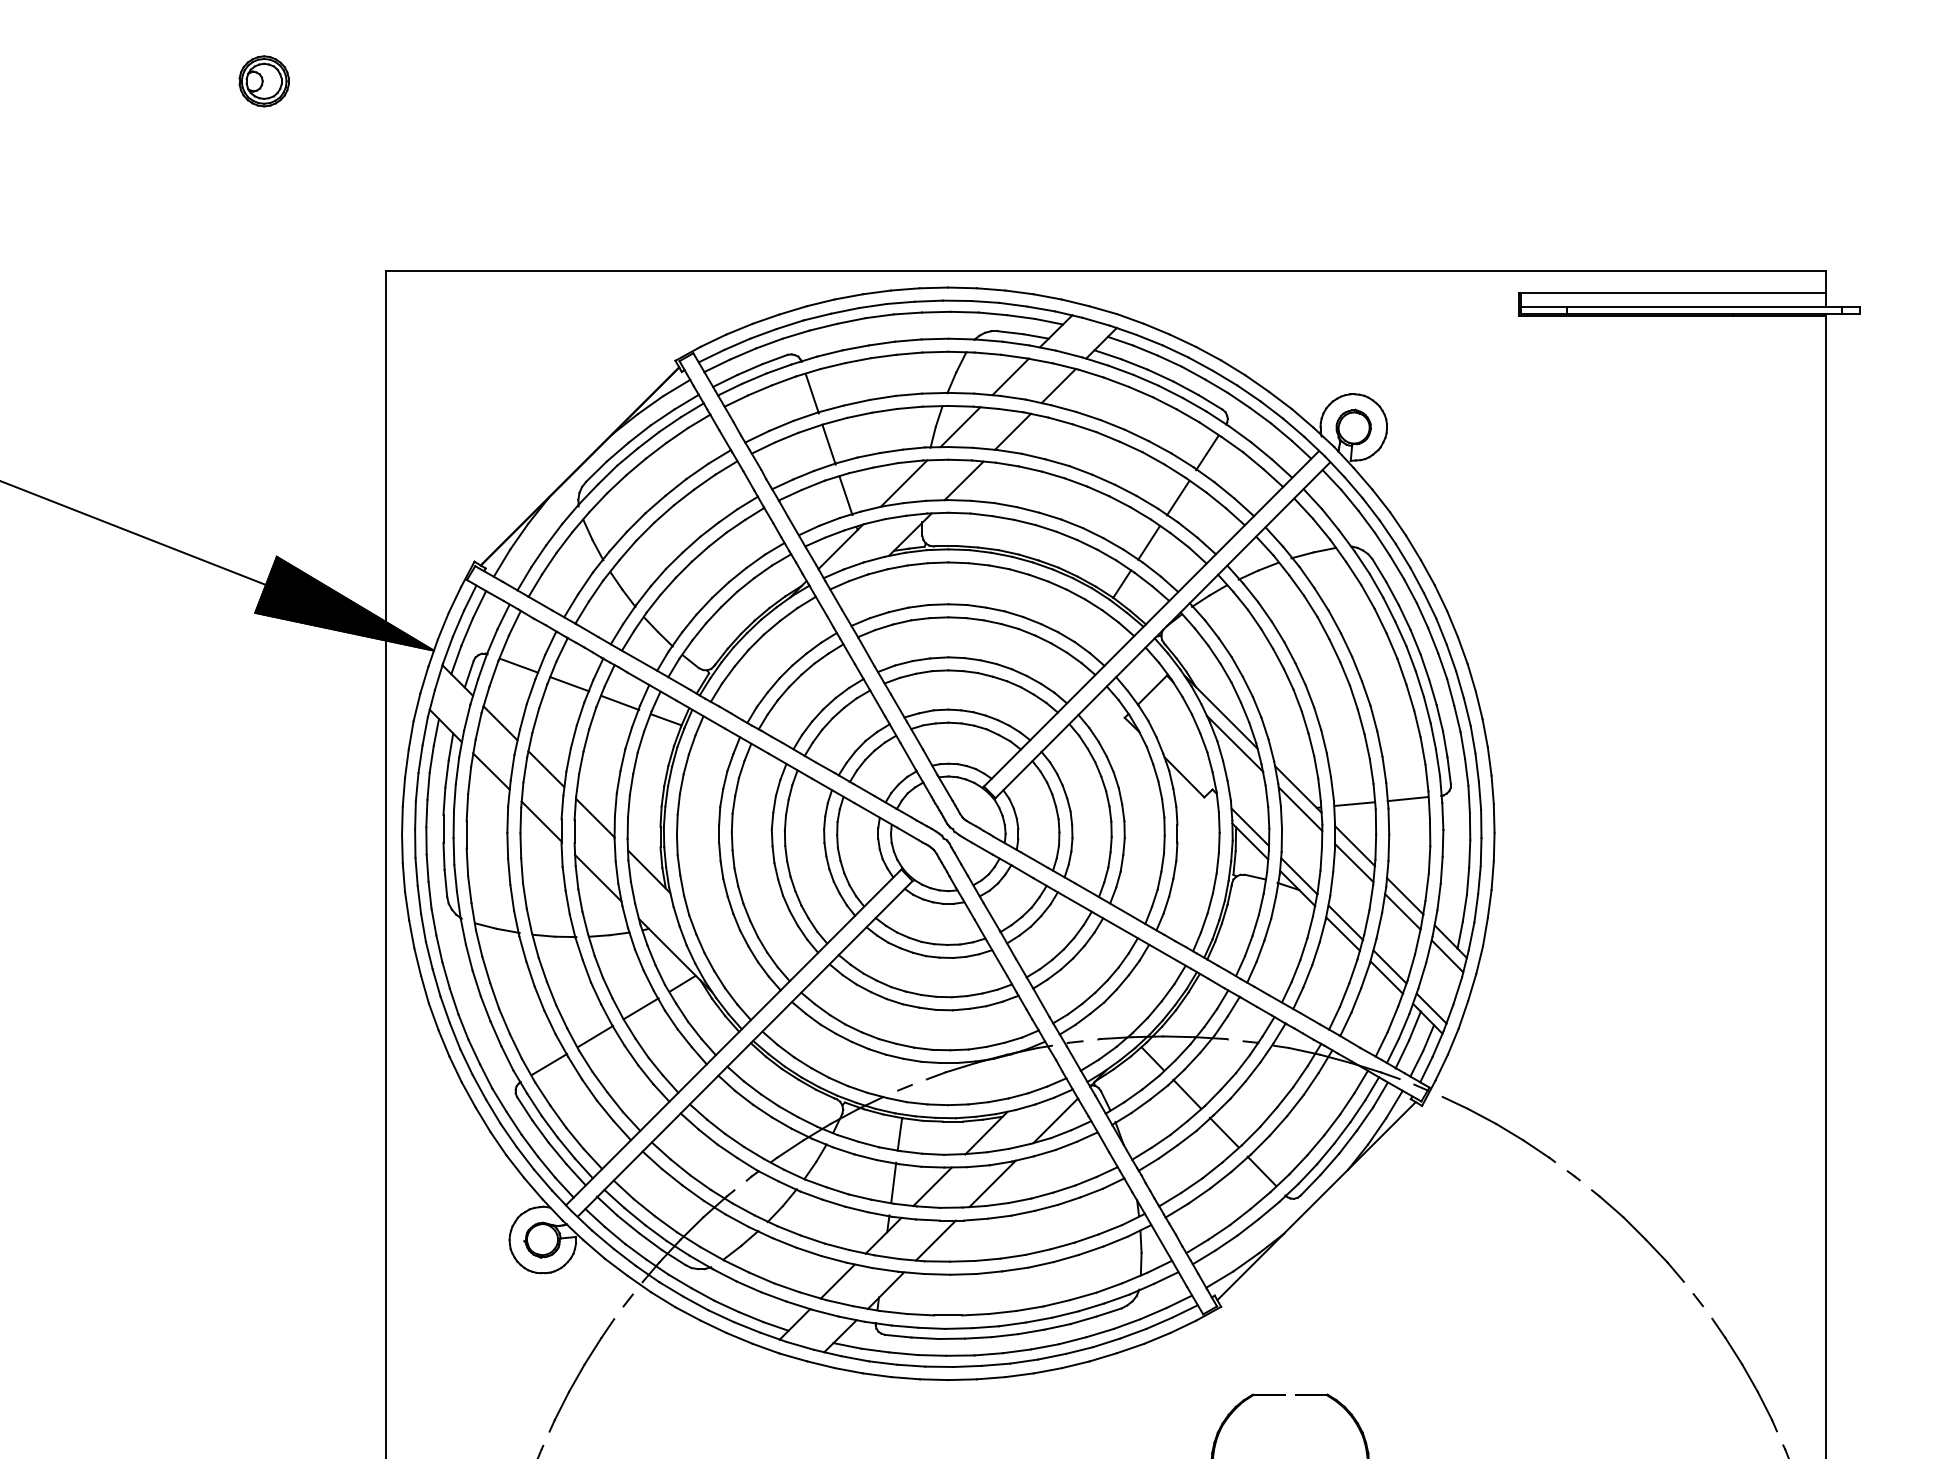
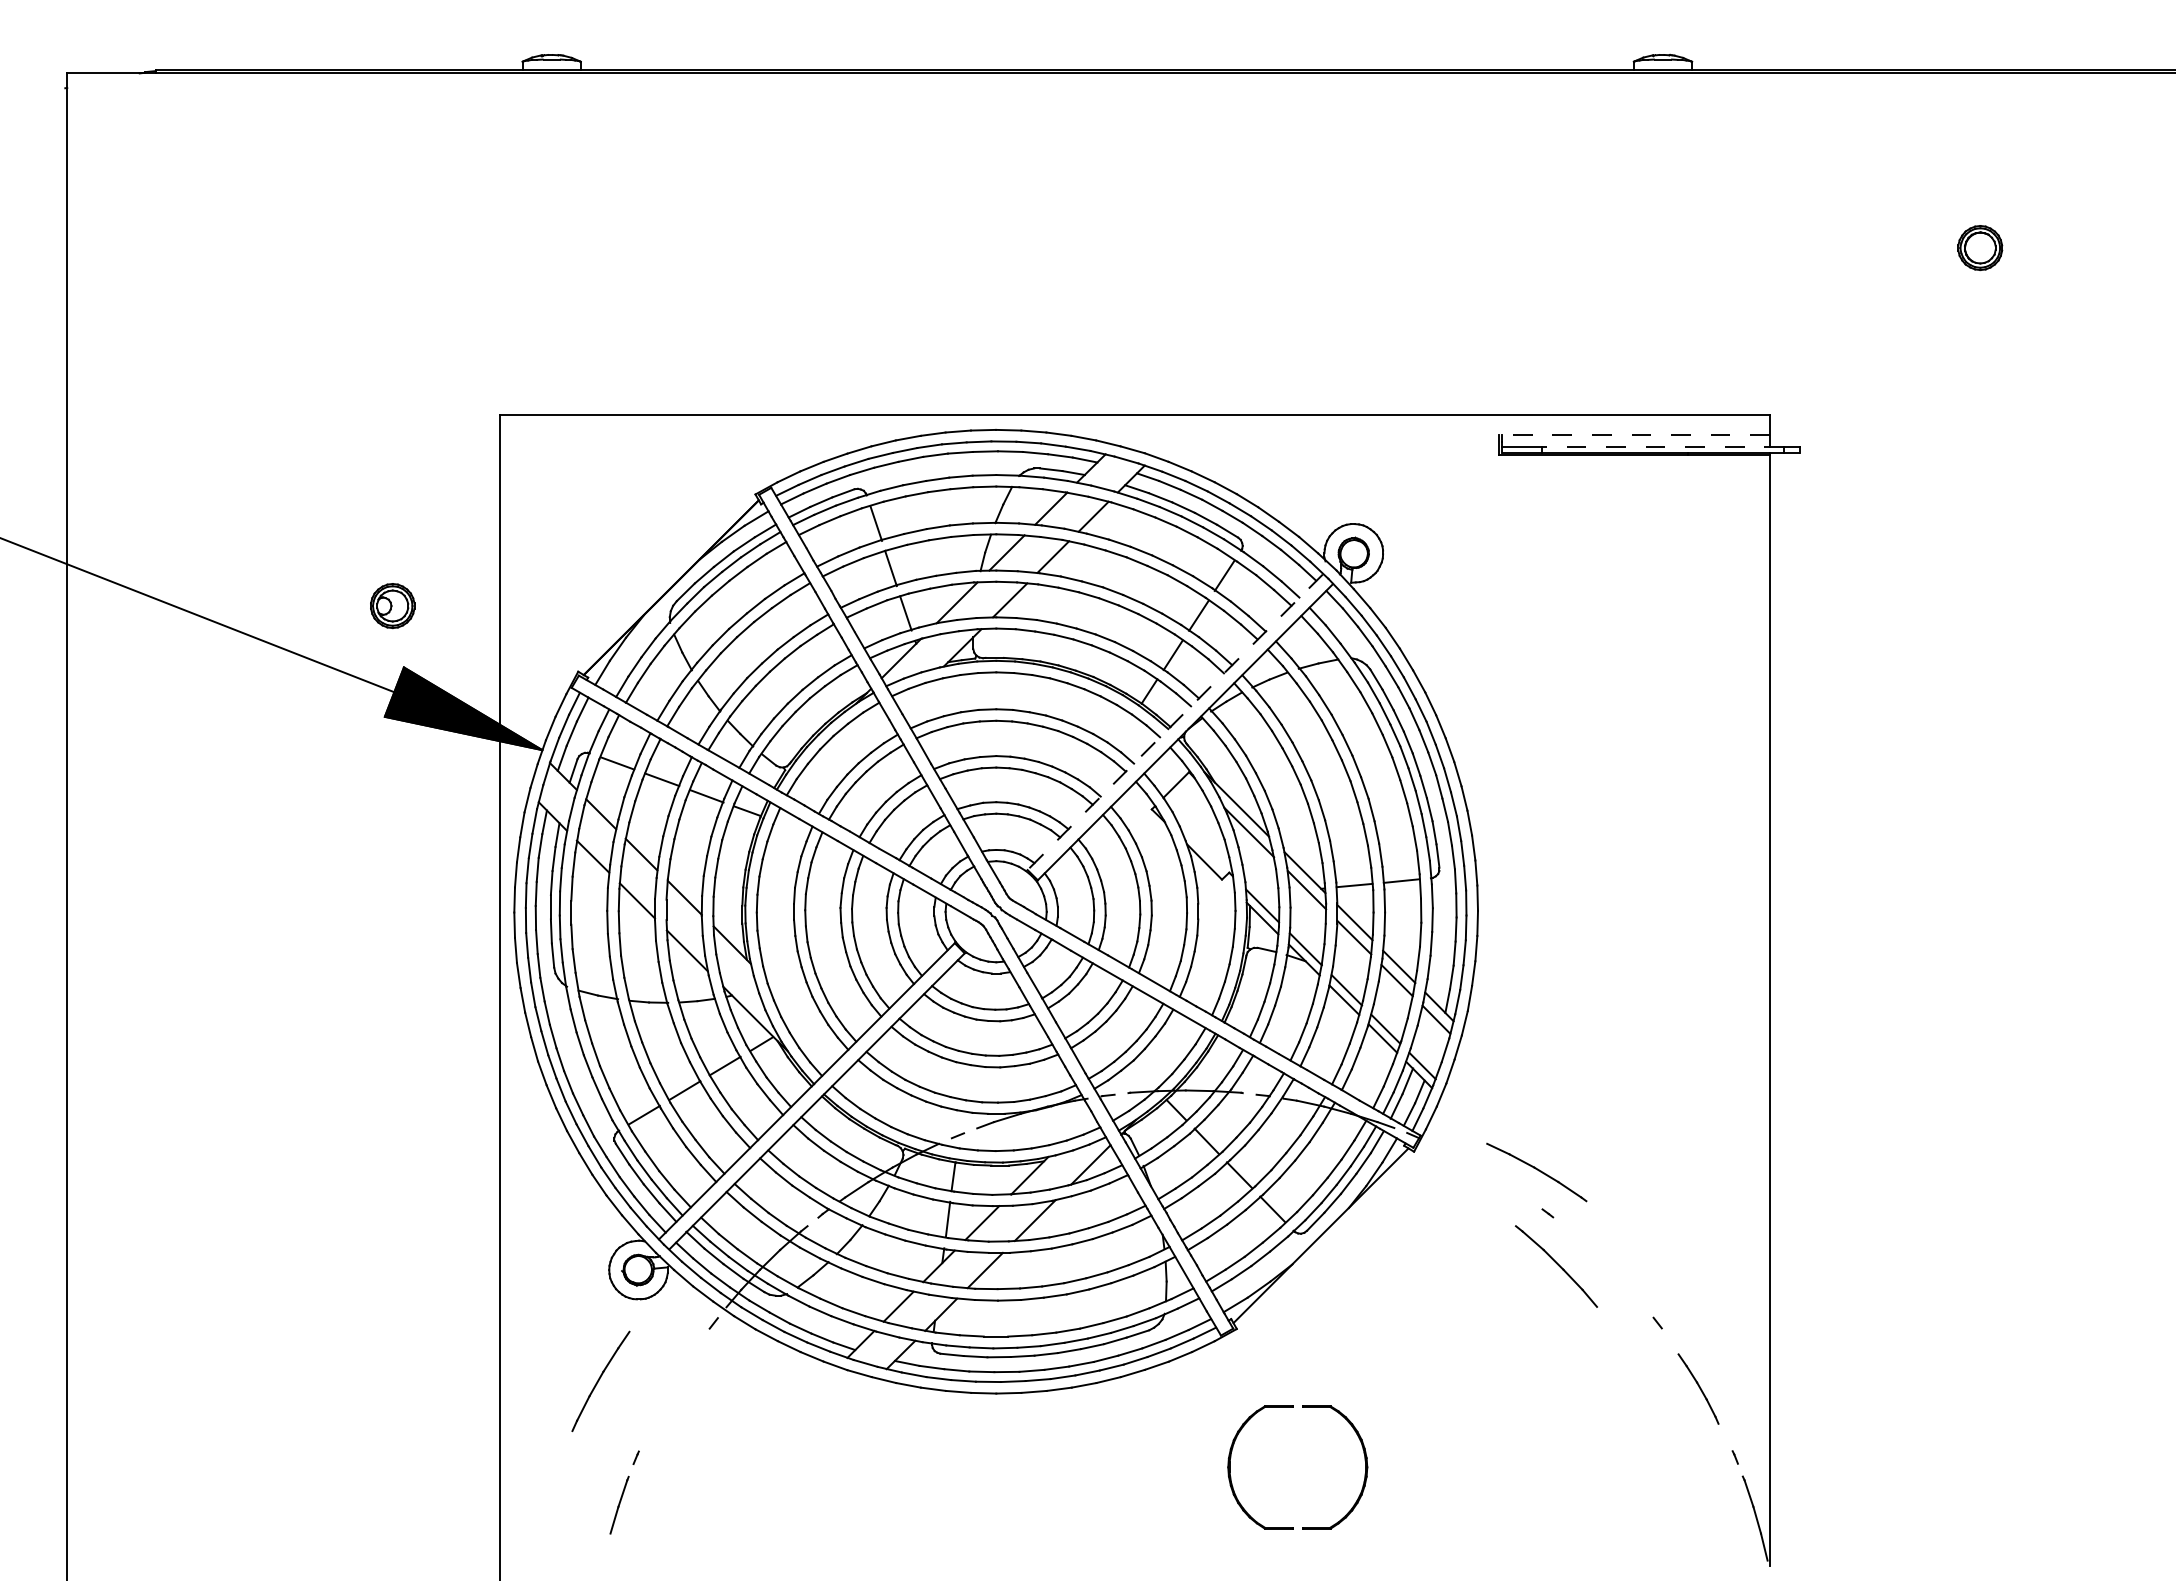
part: (263, 81) -> (392, 606), moved
line: (1671, 292) -> (1634, 434), solid -> dashed
line: (1703, 307) -> (1662, 447), solid -> dashed
line: (1151, 619) -> (1175, 722), solid -> dashed
part: (1498, 1129) -> (1536, 1172), moved
part: (1636, 1236) -> (1555, 1266), moved
part: (1744, 1374) -> (1698, 1388), size x0.7
part: (581, 1375) -> (600, 1381), moved

